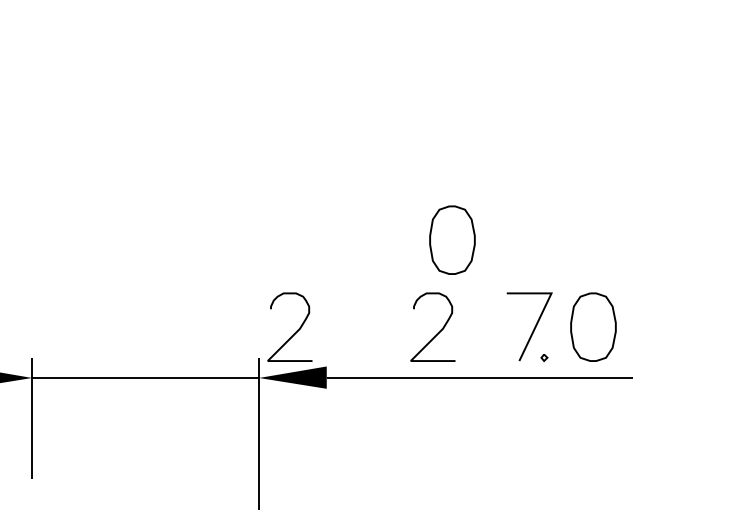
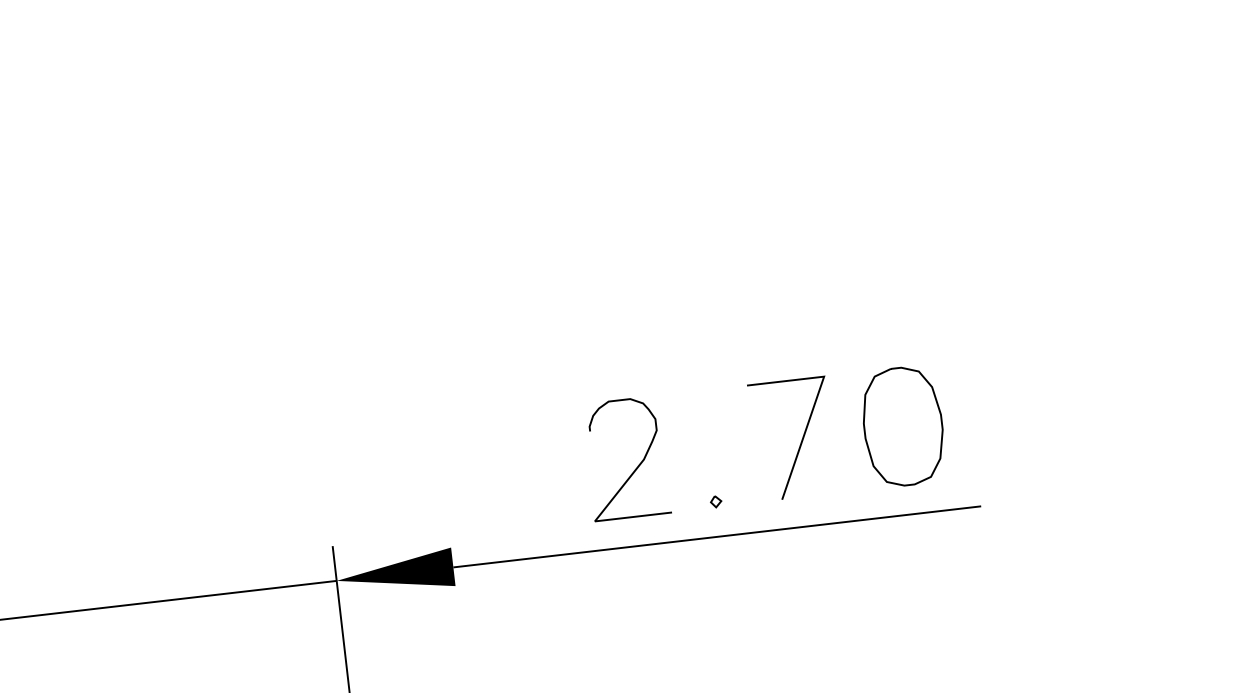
part: (452, 239) -> (642, 303), removed
curve: (295, 331) -> (390, 493), removed
part: (544, 358) -> (716, 502), moved

